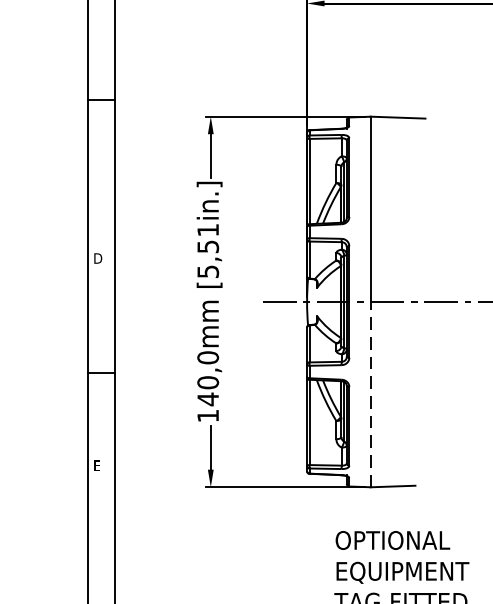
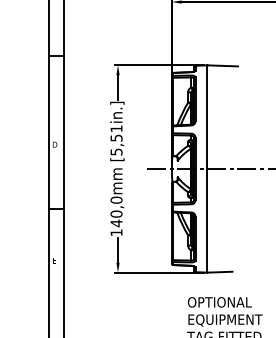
line: (370, 394) -> (207, 220), dashed -> solid

